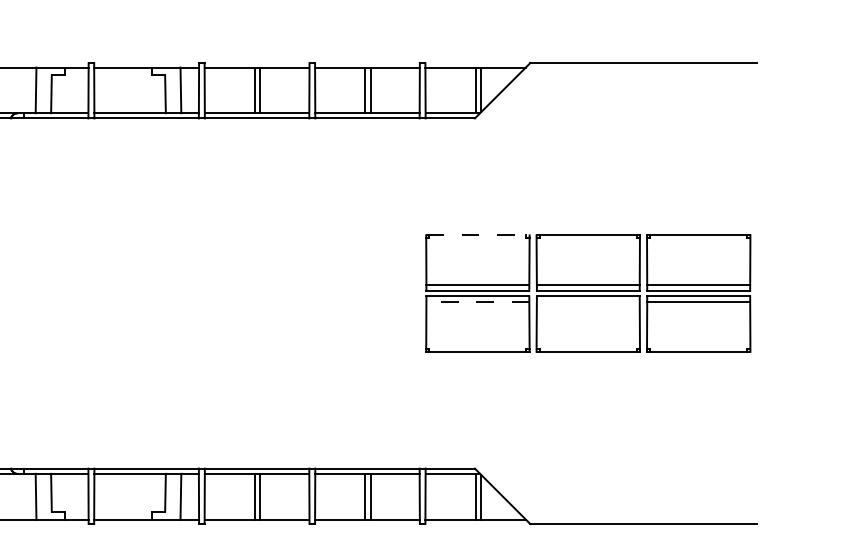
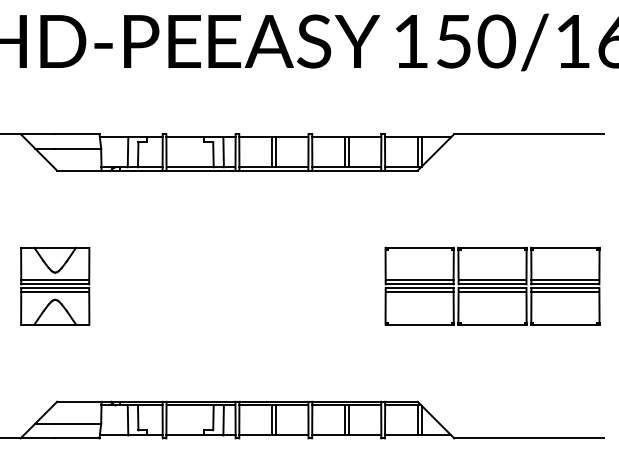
line: (479, 234) -> (420, 247), dashed -> solid
line: (477, 303) -> (419, 292), dashed -> solid
line: (588, 303) -> (492, 292), added

